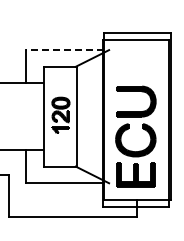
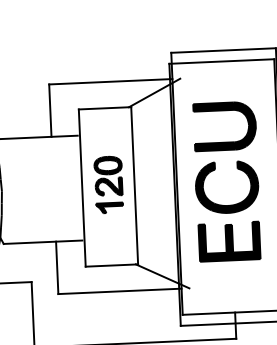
line: (64, 50) -> (110, 82), dashed -> solid
part: (128, 129) -> (214, 170), moved

